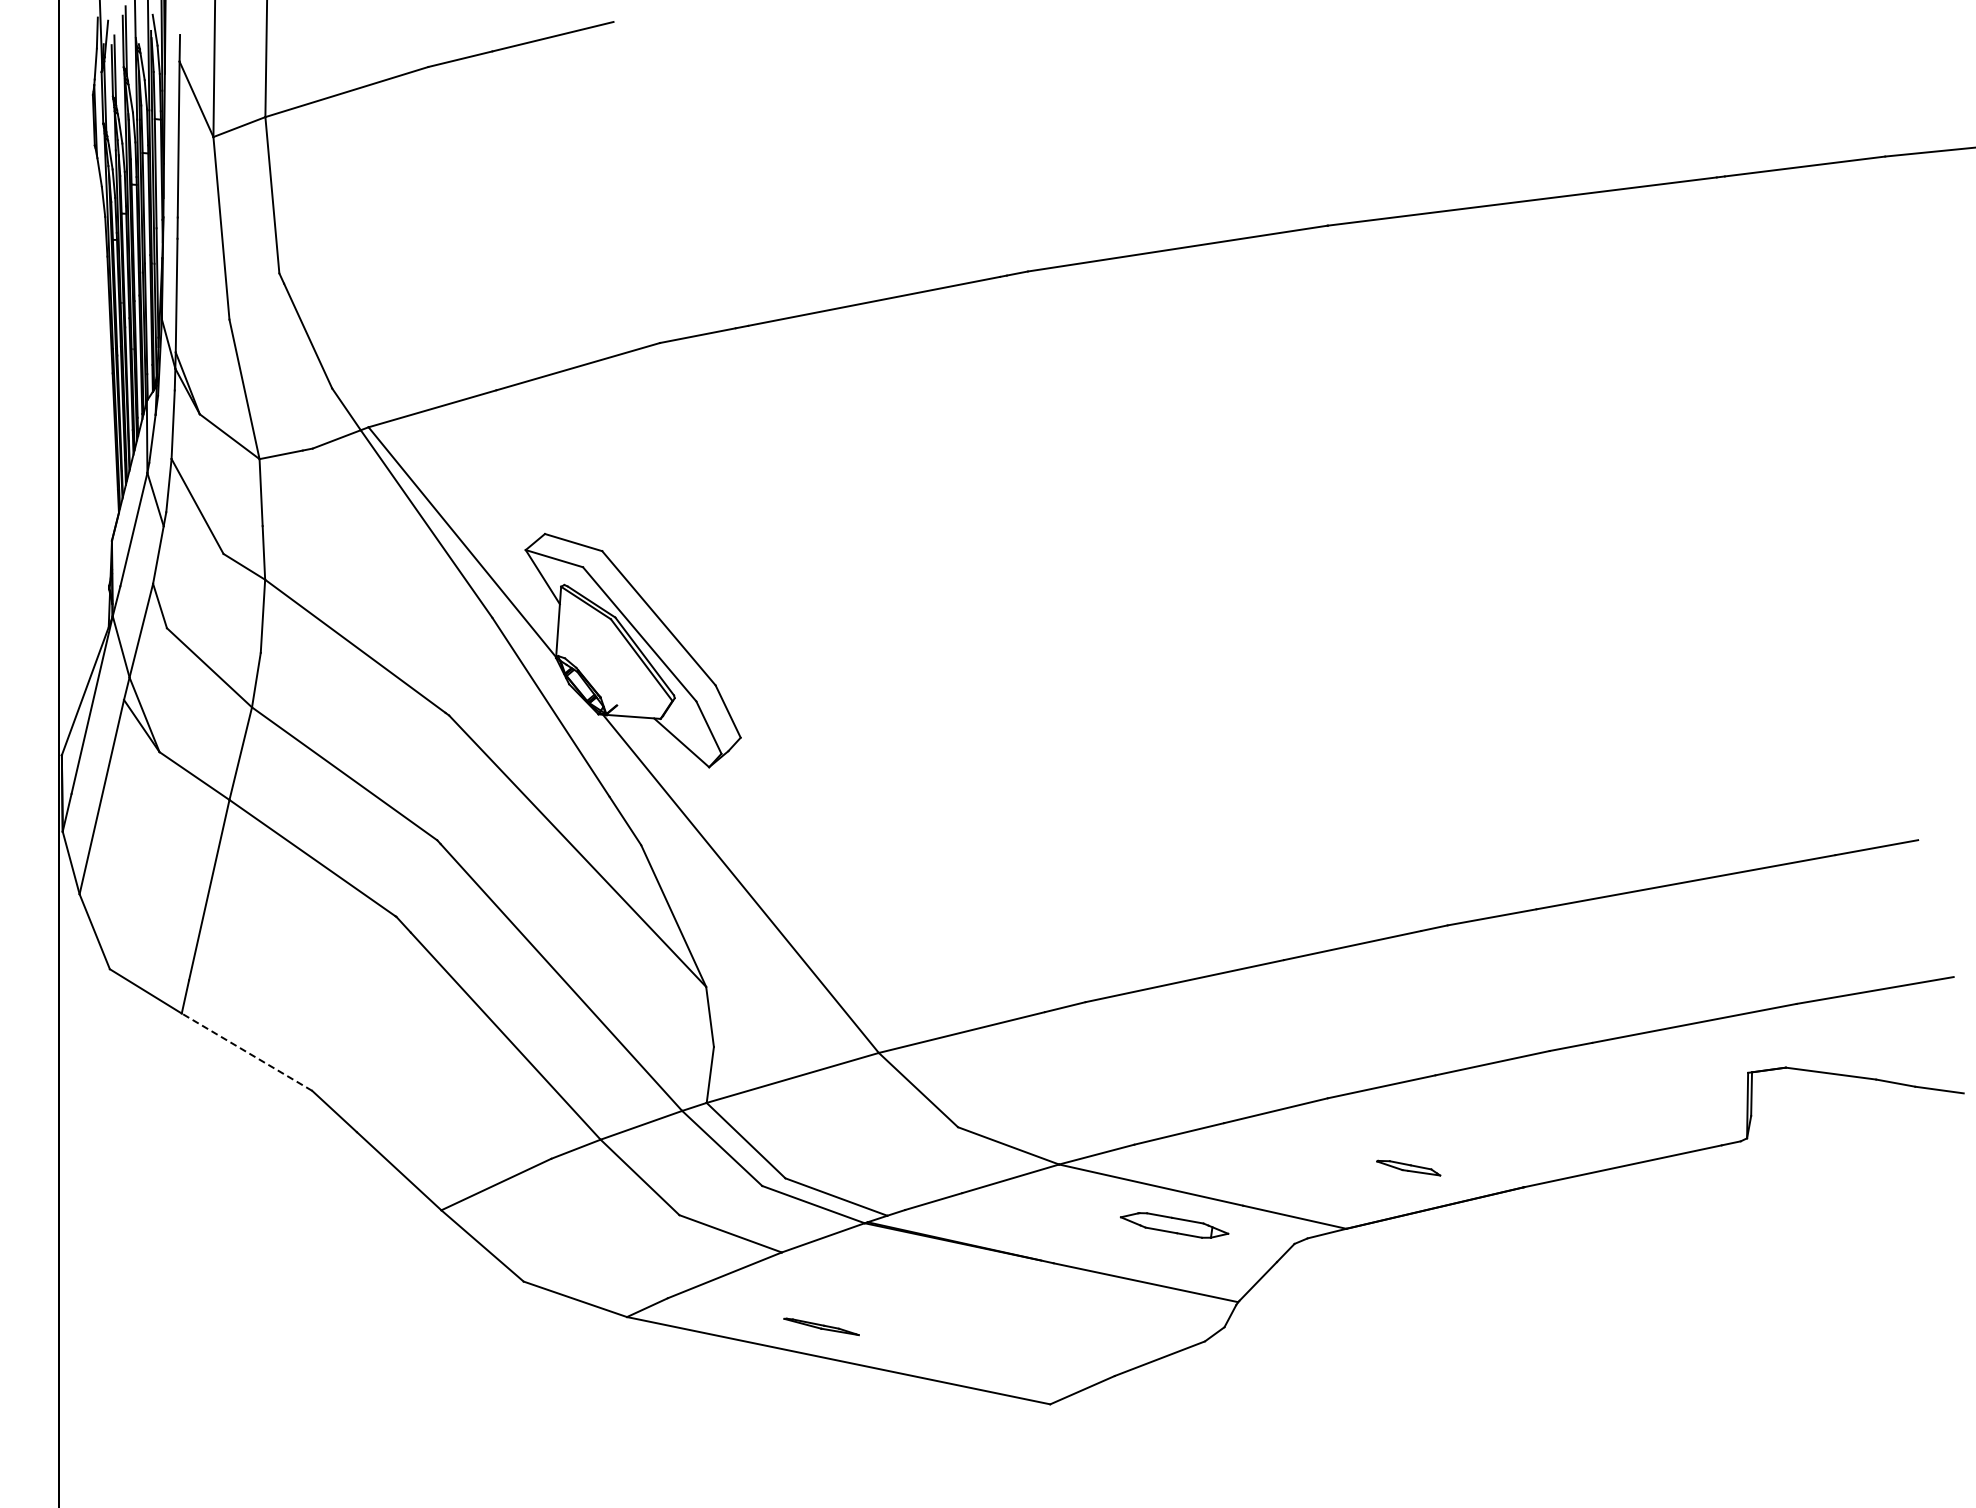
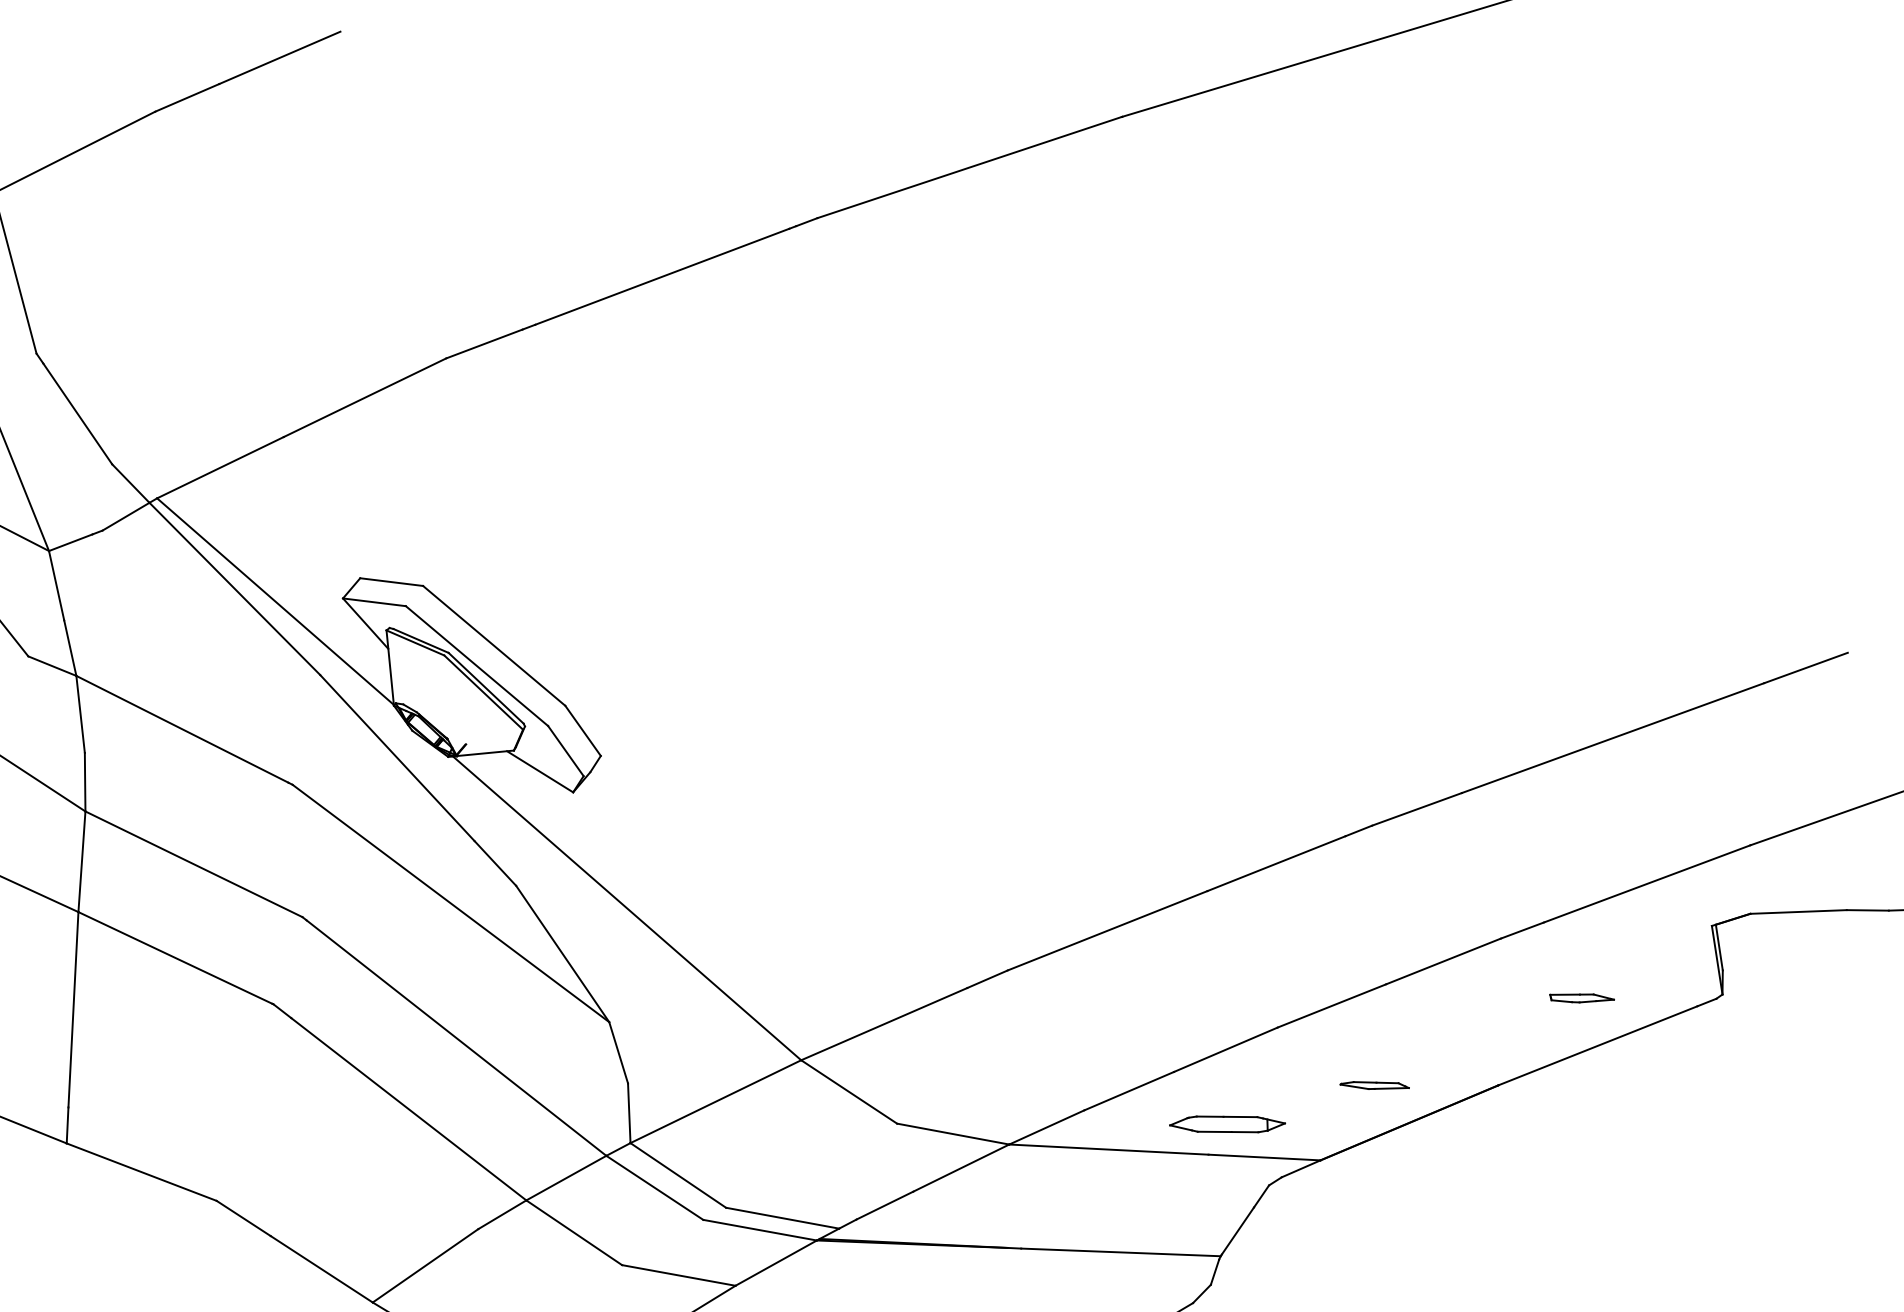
line: (246, 1052) -> (141, 1172), dashed -> solid
part: (1615, 1118) -> (1581, 997), added
part: (1174, 1225) -> (1227, 1124), moved

